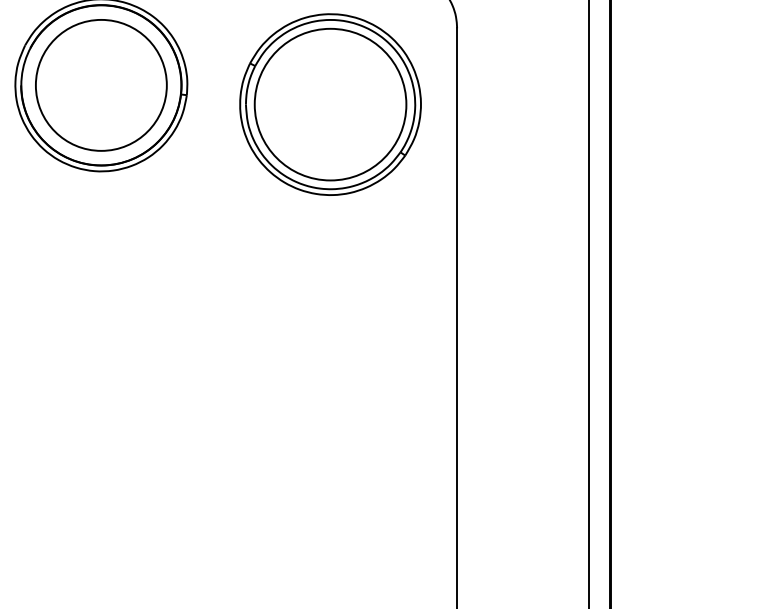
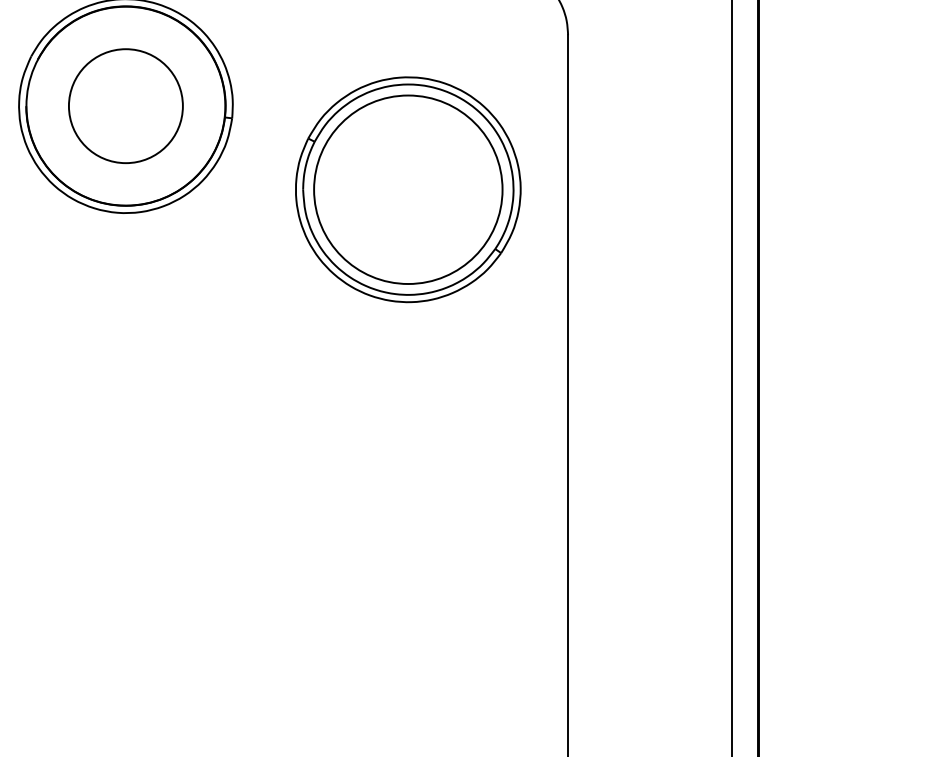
circle: (100, 84) -> (124, 105), size x0.7
part: (330, 104) -> (408, 189), moved

